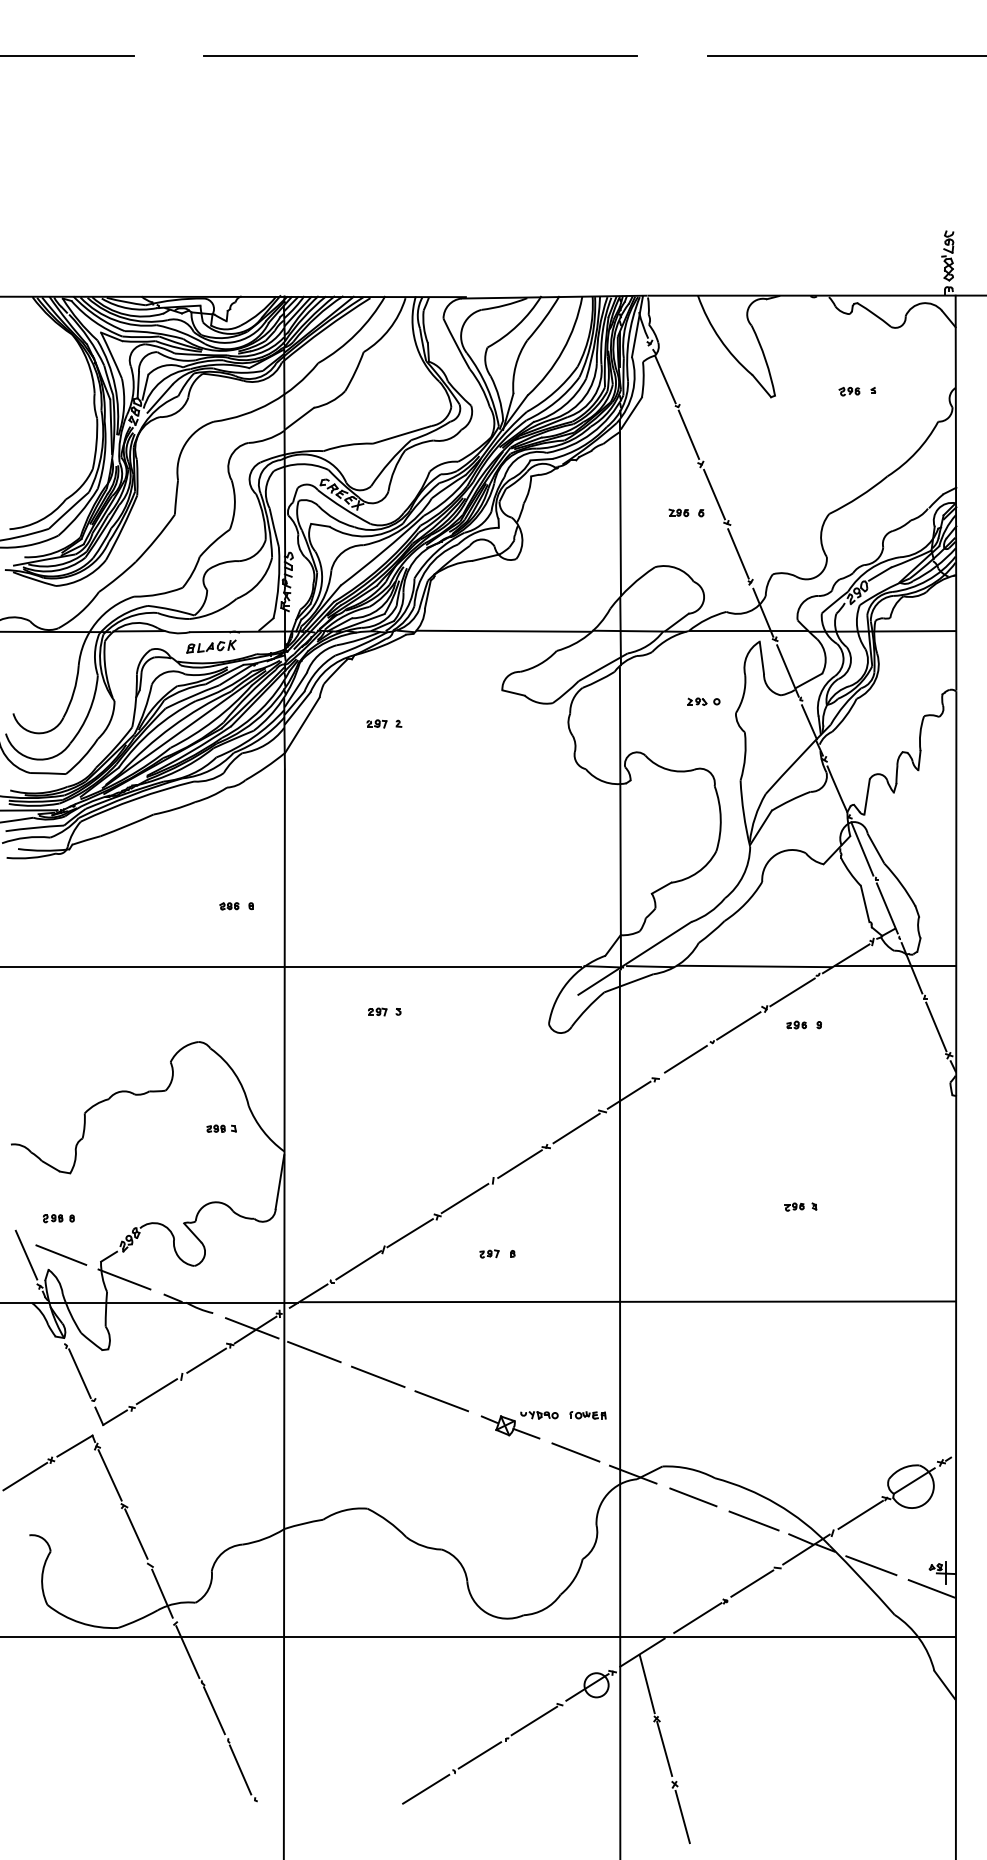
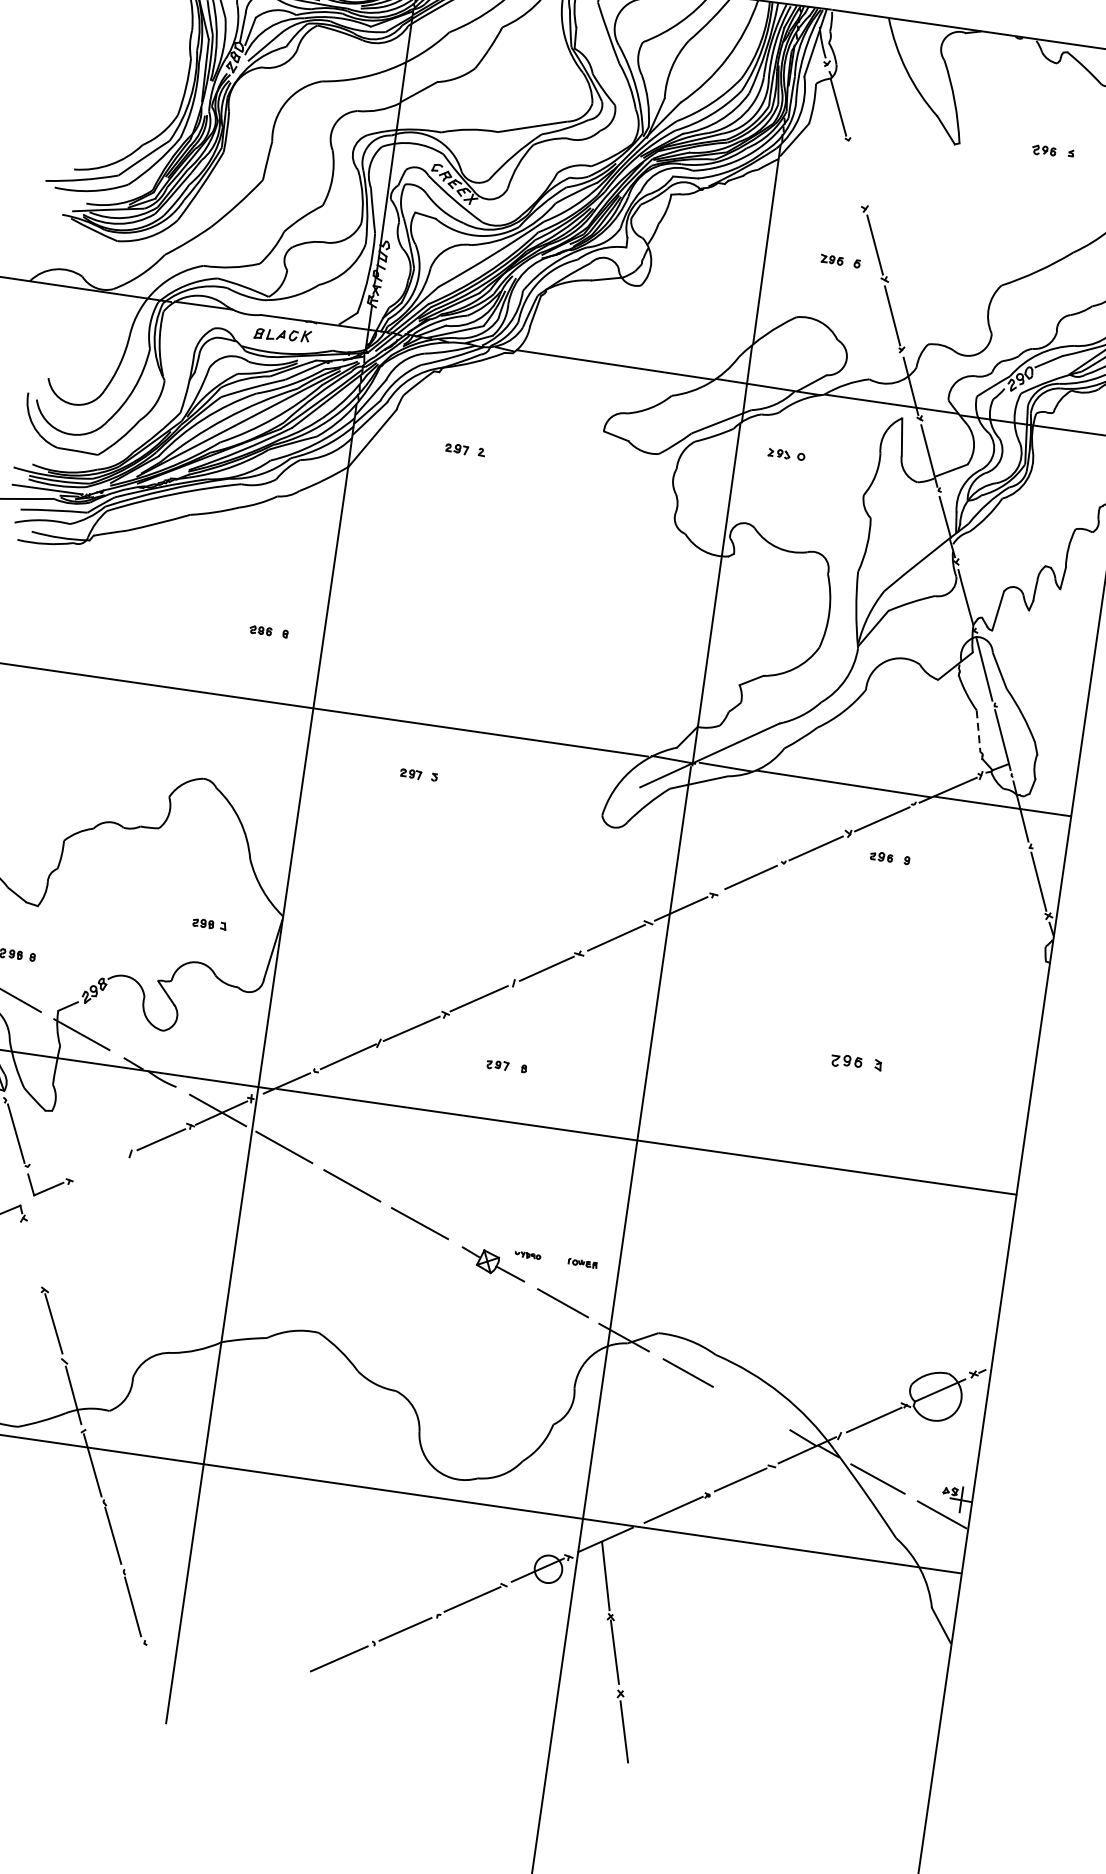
line: (688, 434) -> (855, 173), removed
part: (703, 701) -> (786, 454), moved
line: (865, 904) -> (978, 732), solid -> dashed
part: (221, 1128) -> (209, 924), moved
part: (800, 1206) -> (856, 1062), size x1.4
line: (156, 1391) -> (99, 1166), removed
part: (539, 1415) -> (527, 1255), size x0.6
part: (587, 1415) -> (582, 1263), size x0.7
line: (109, 1475) -> (33, 1253), removed
line: (753, 1520) -> (752, 1408), removed

